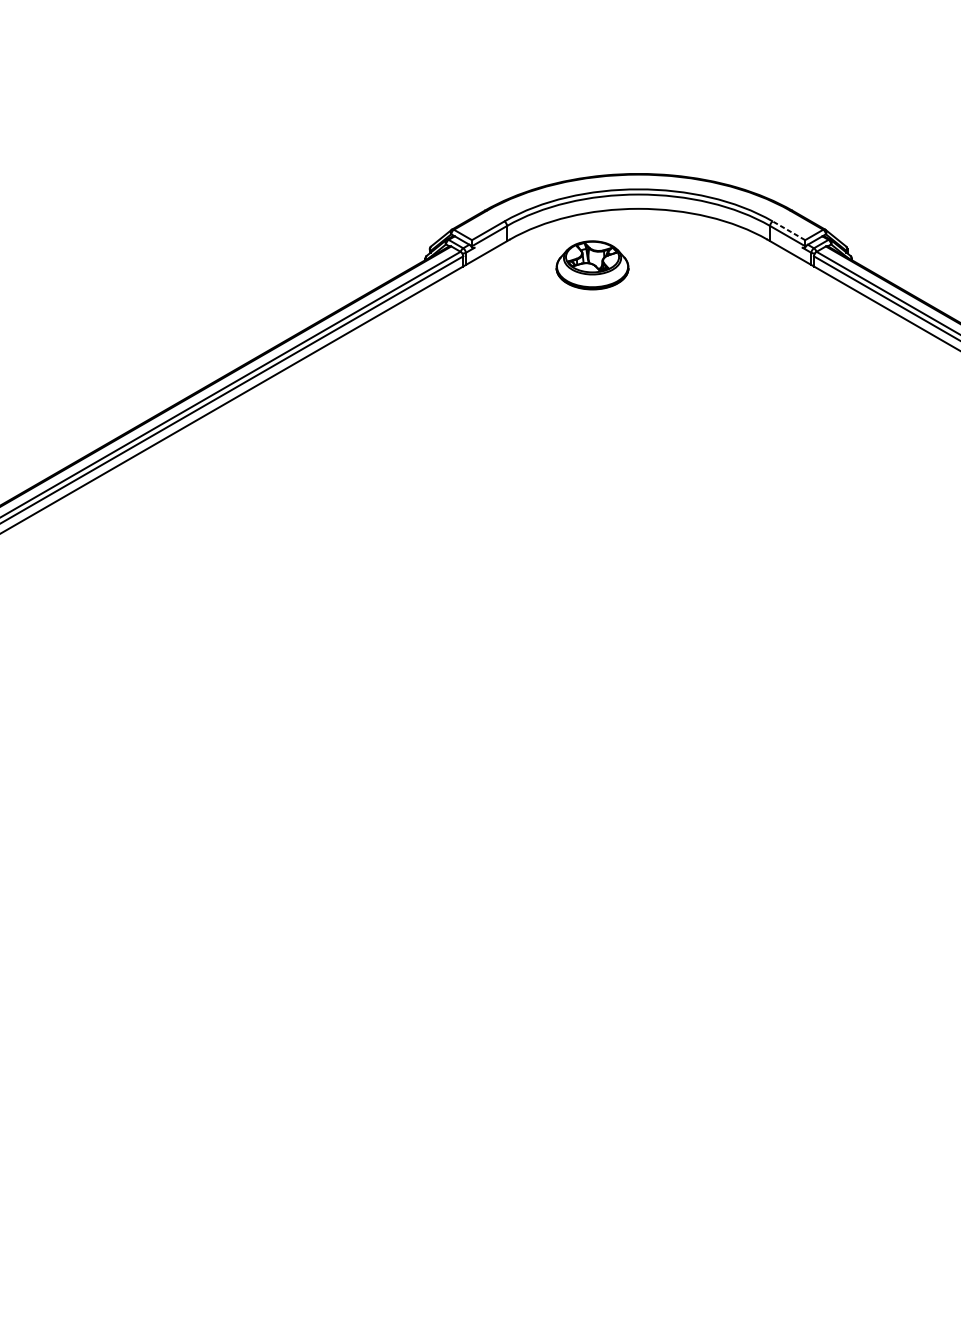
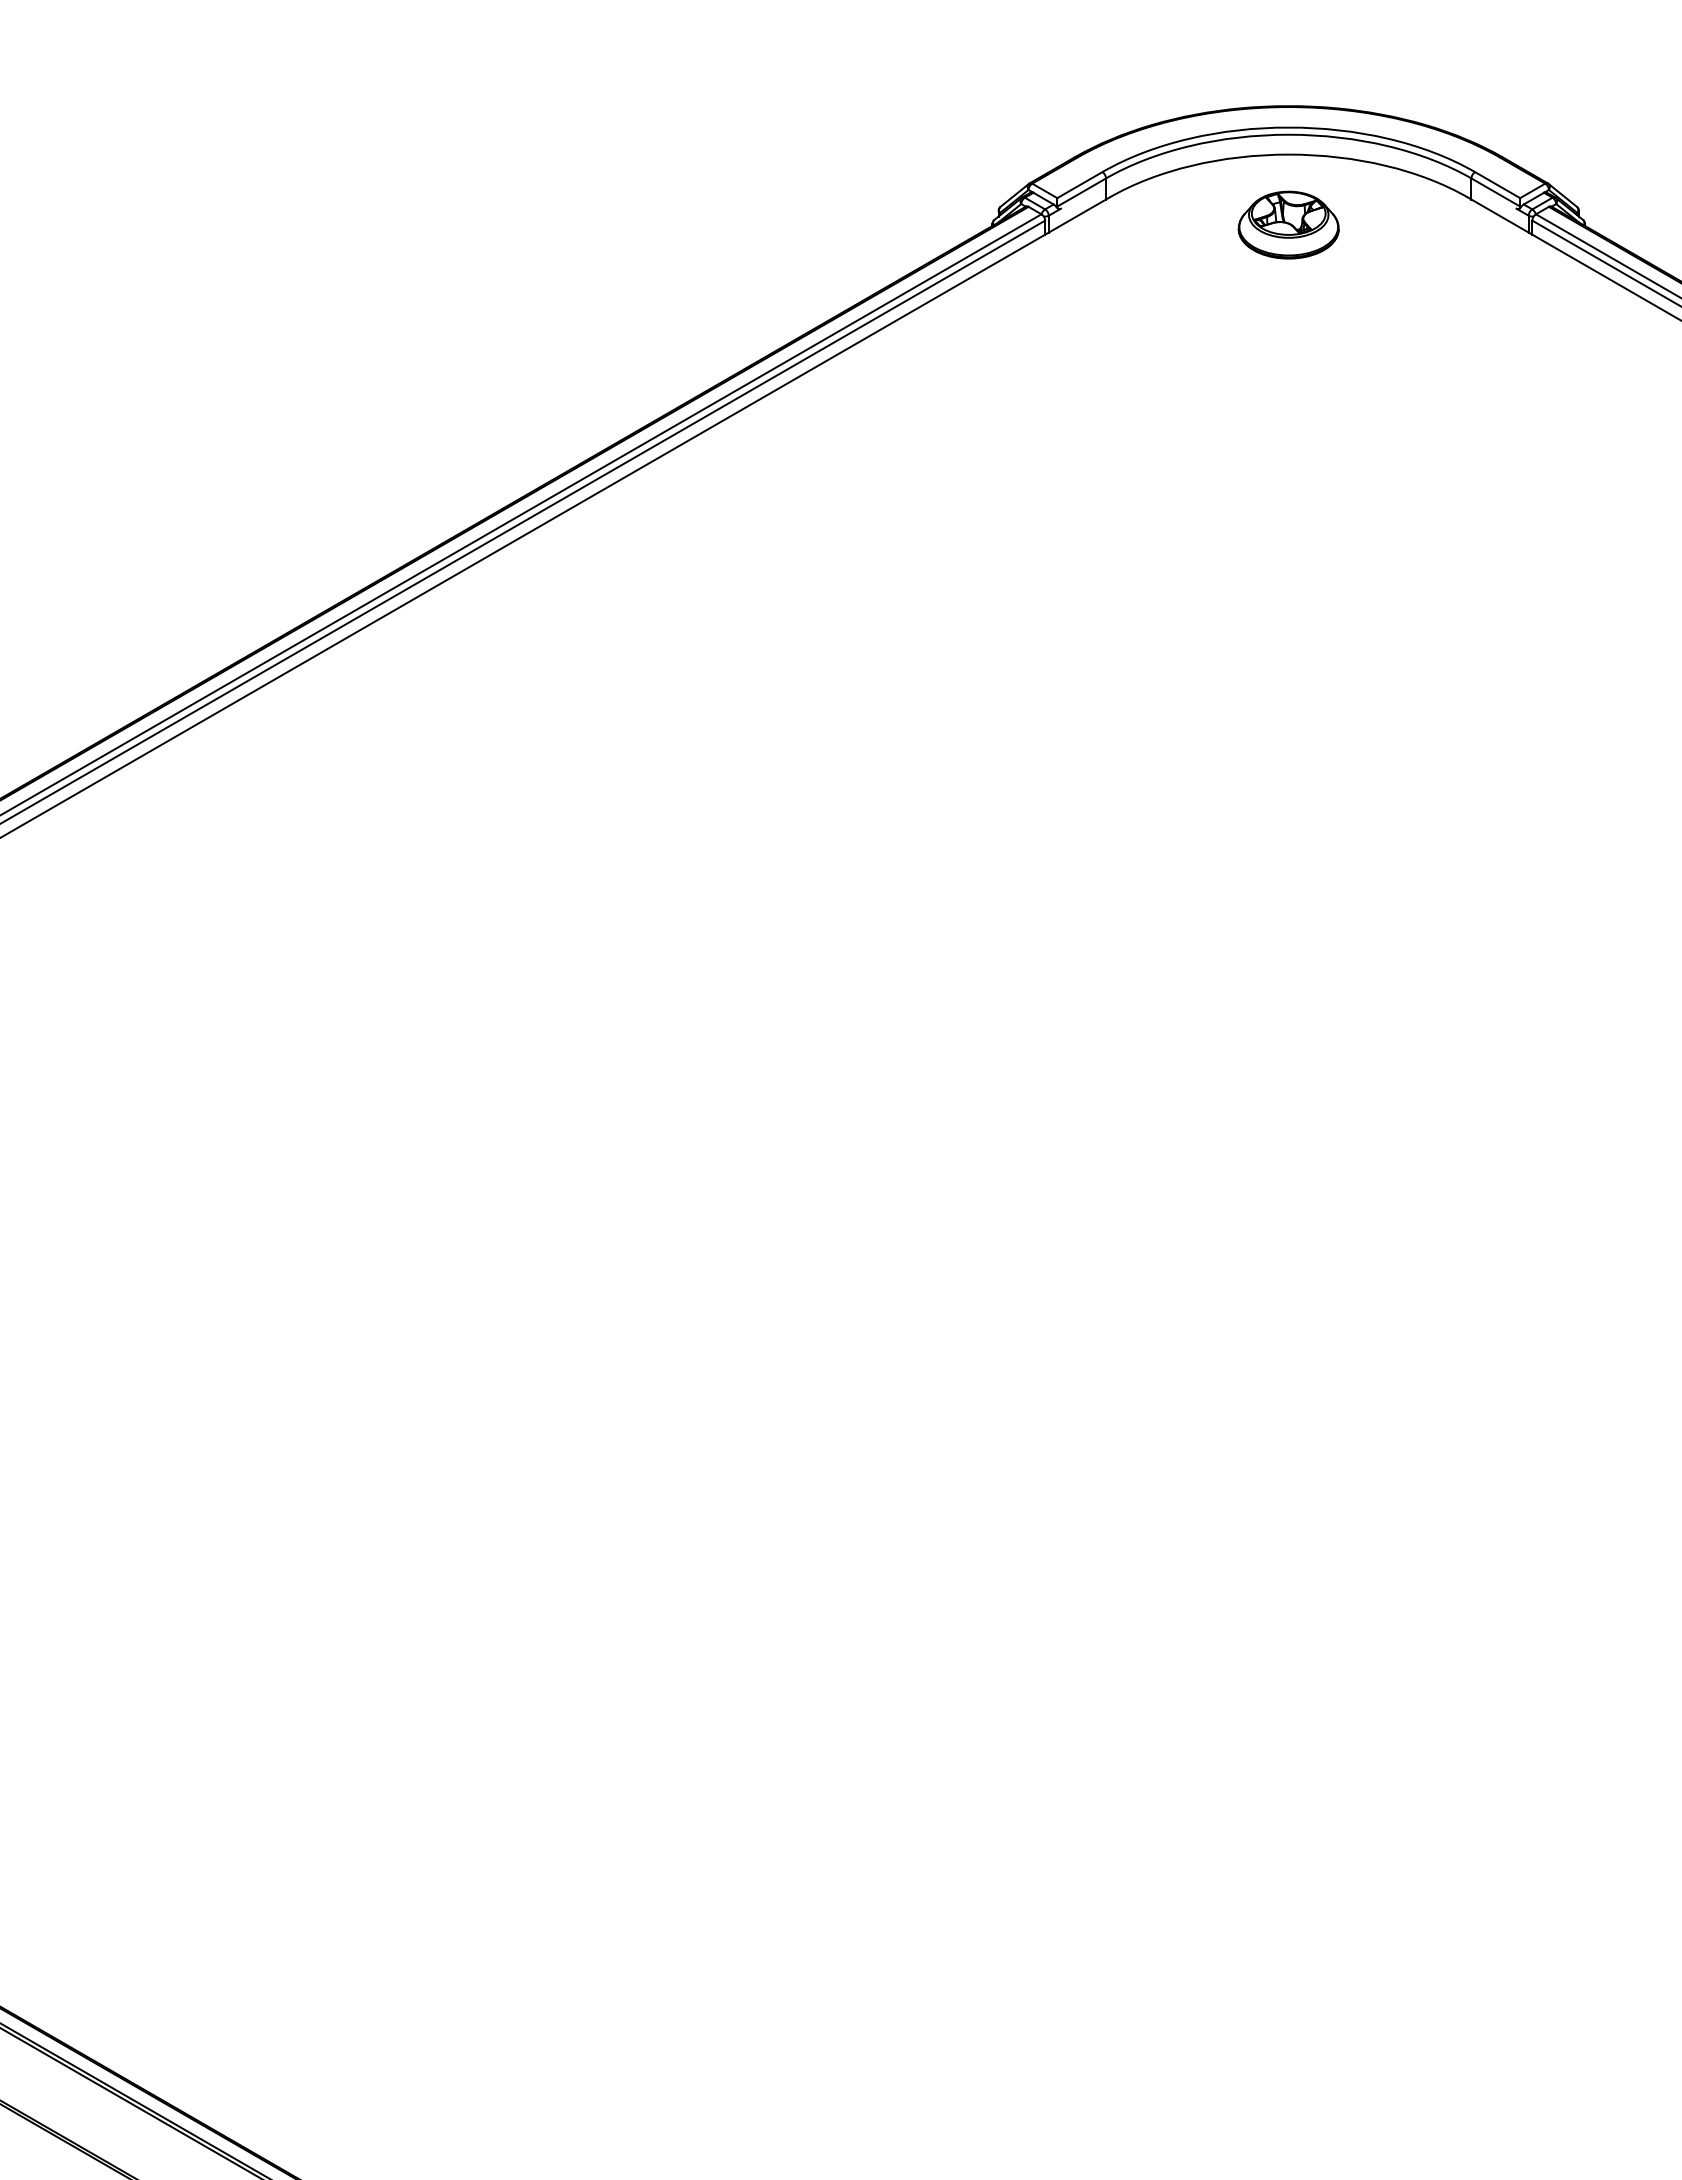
line: (788, 230) -> (1497, 184), dashed -> solid
part: (592, 264) -> (1288, 224), moved

